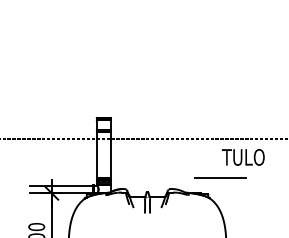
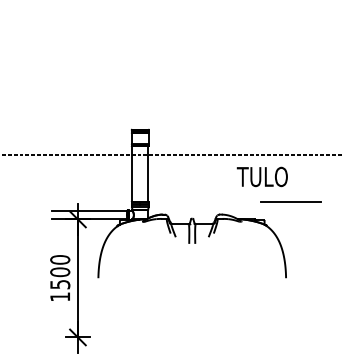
text: (242, 157) -> (261, 176), moved
line: (219, 178) -> (290, 201), moved

